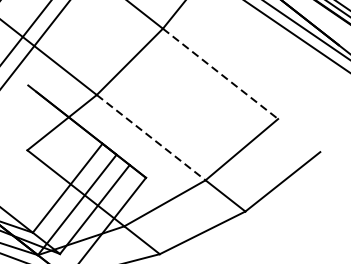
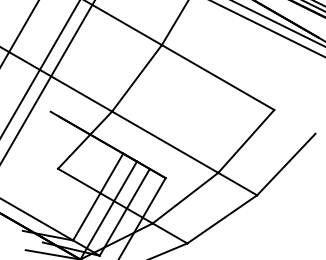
line: (220, 73) -> (218, 77), dashed -> solid
line: (151, 138) -> (165, 142), dashed -> solid

